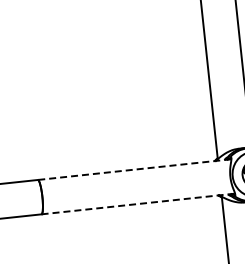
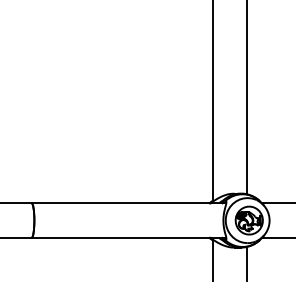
line: (134, 169) -> (128, 203), dashed -> solid
line: (138, 203) -> (129, 237), dashed -> solid

